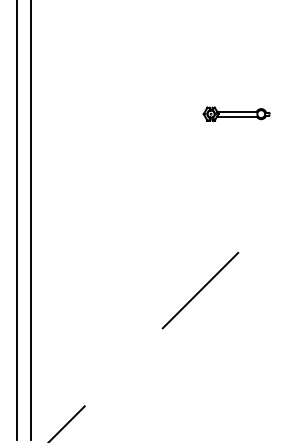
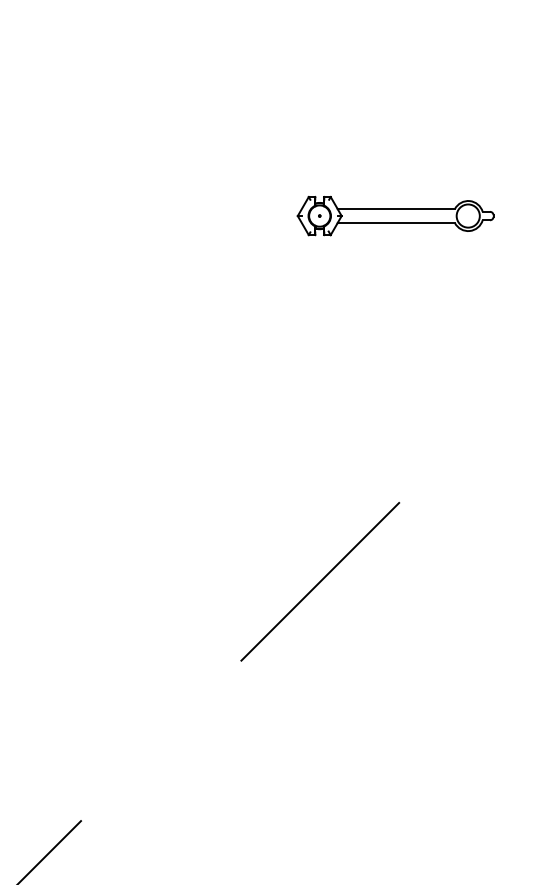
part: (236, 113) -> (394, 214), size x1.43

